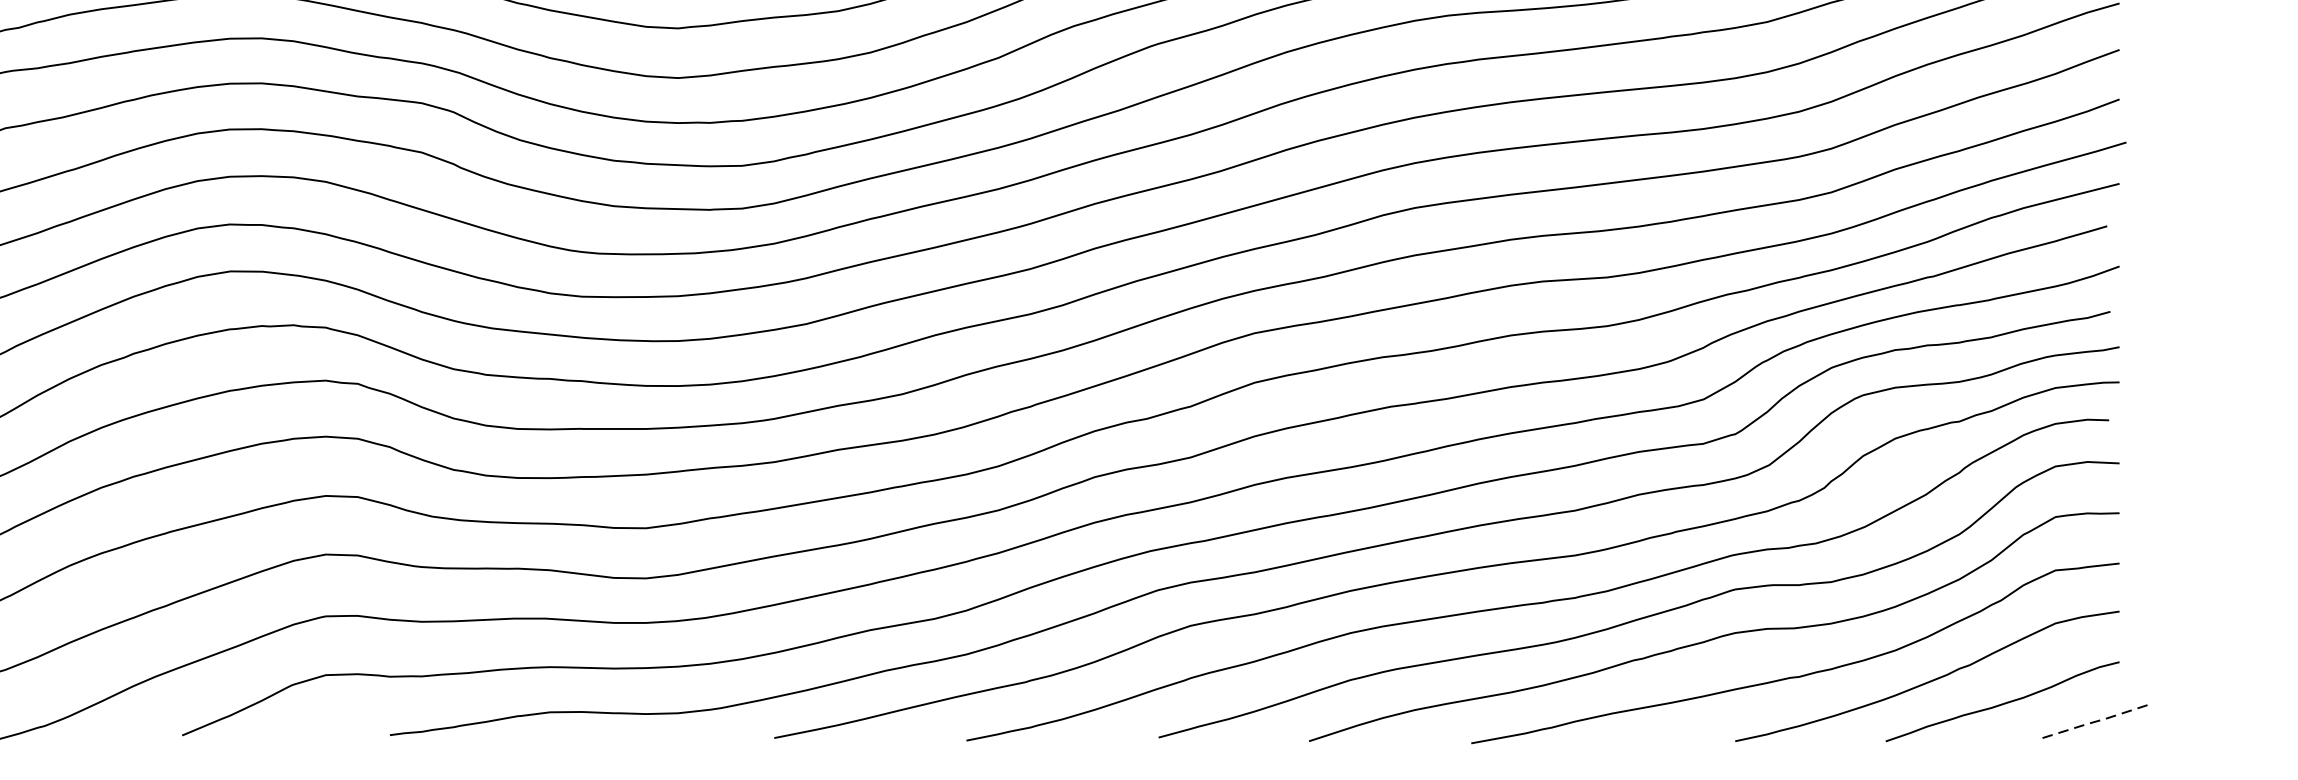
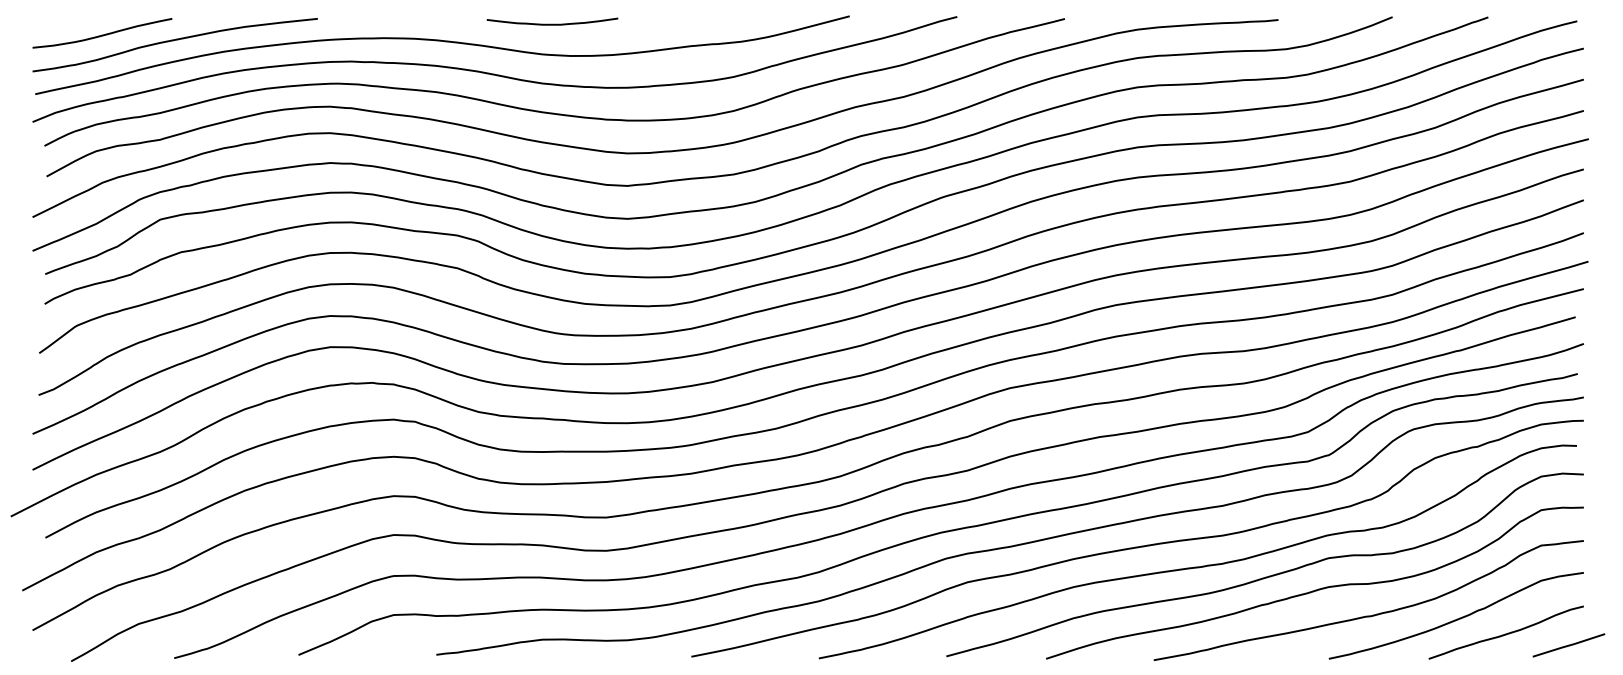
line: (2096, 721) -> (1568, 645), dashed -> solid

